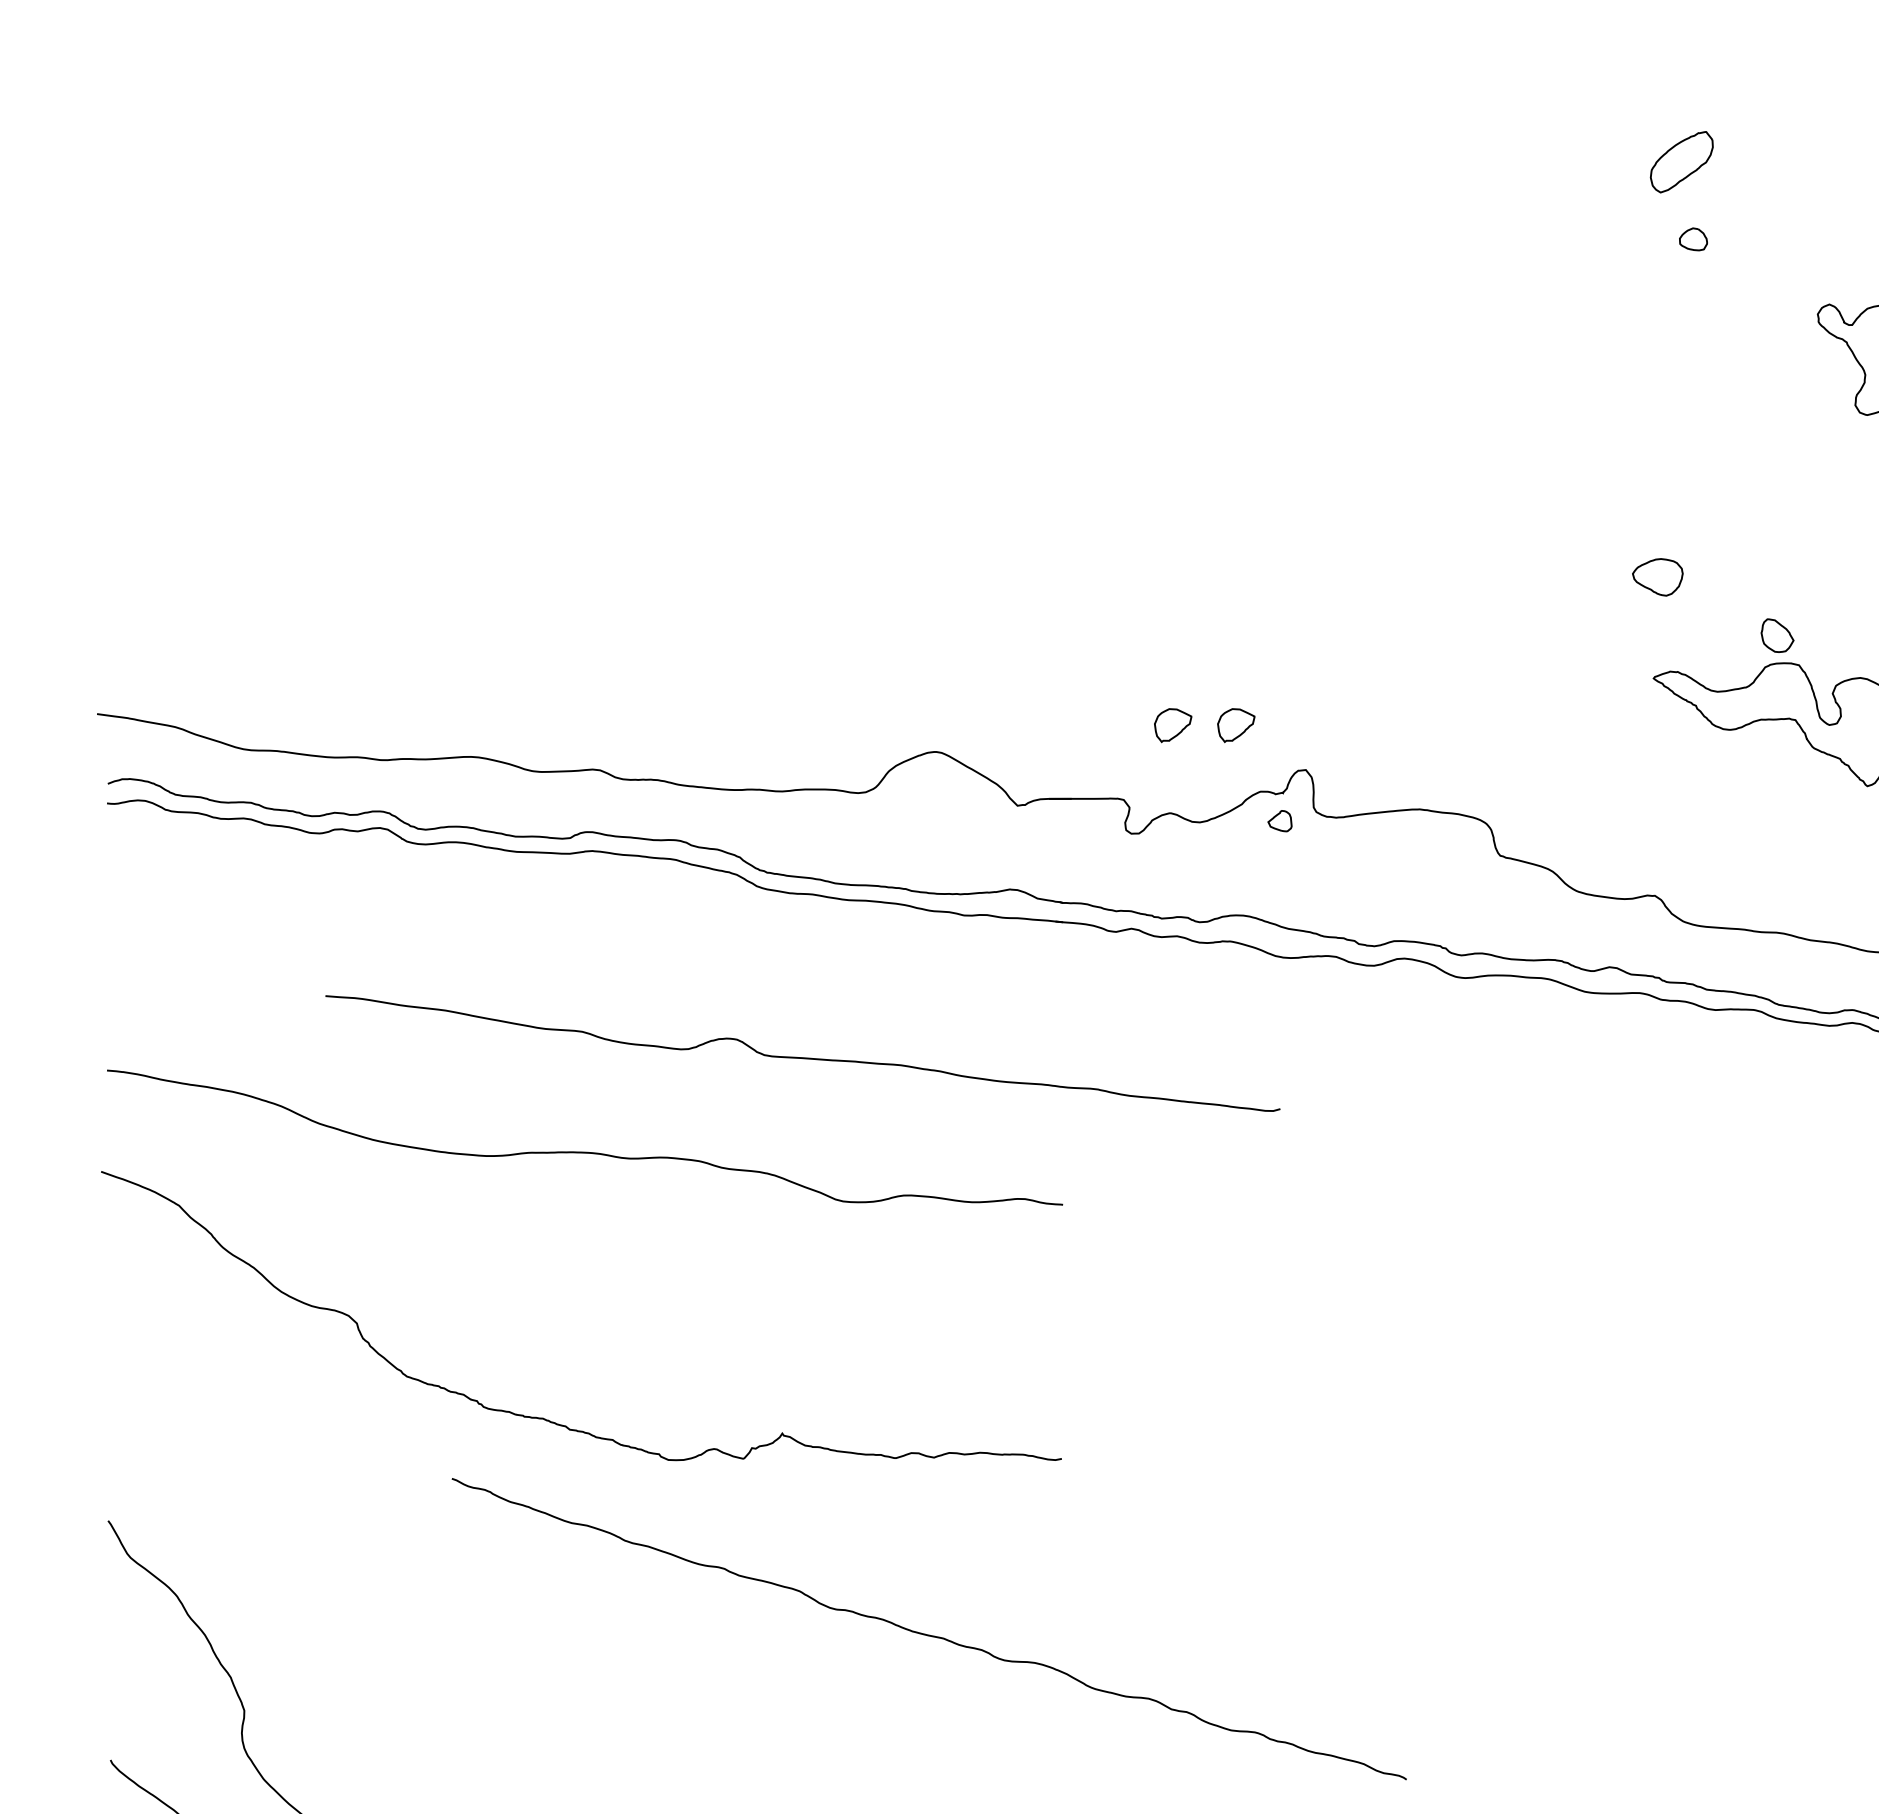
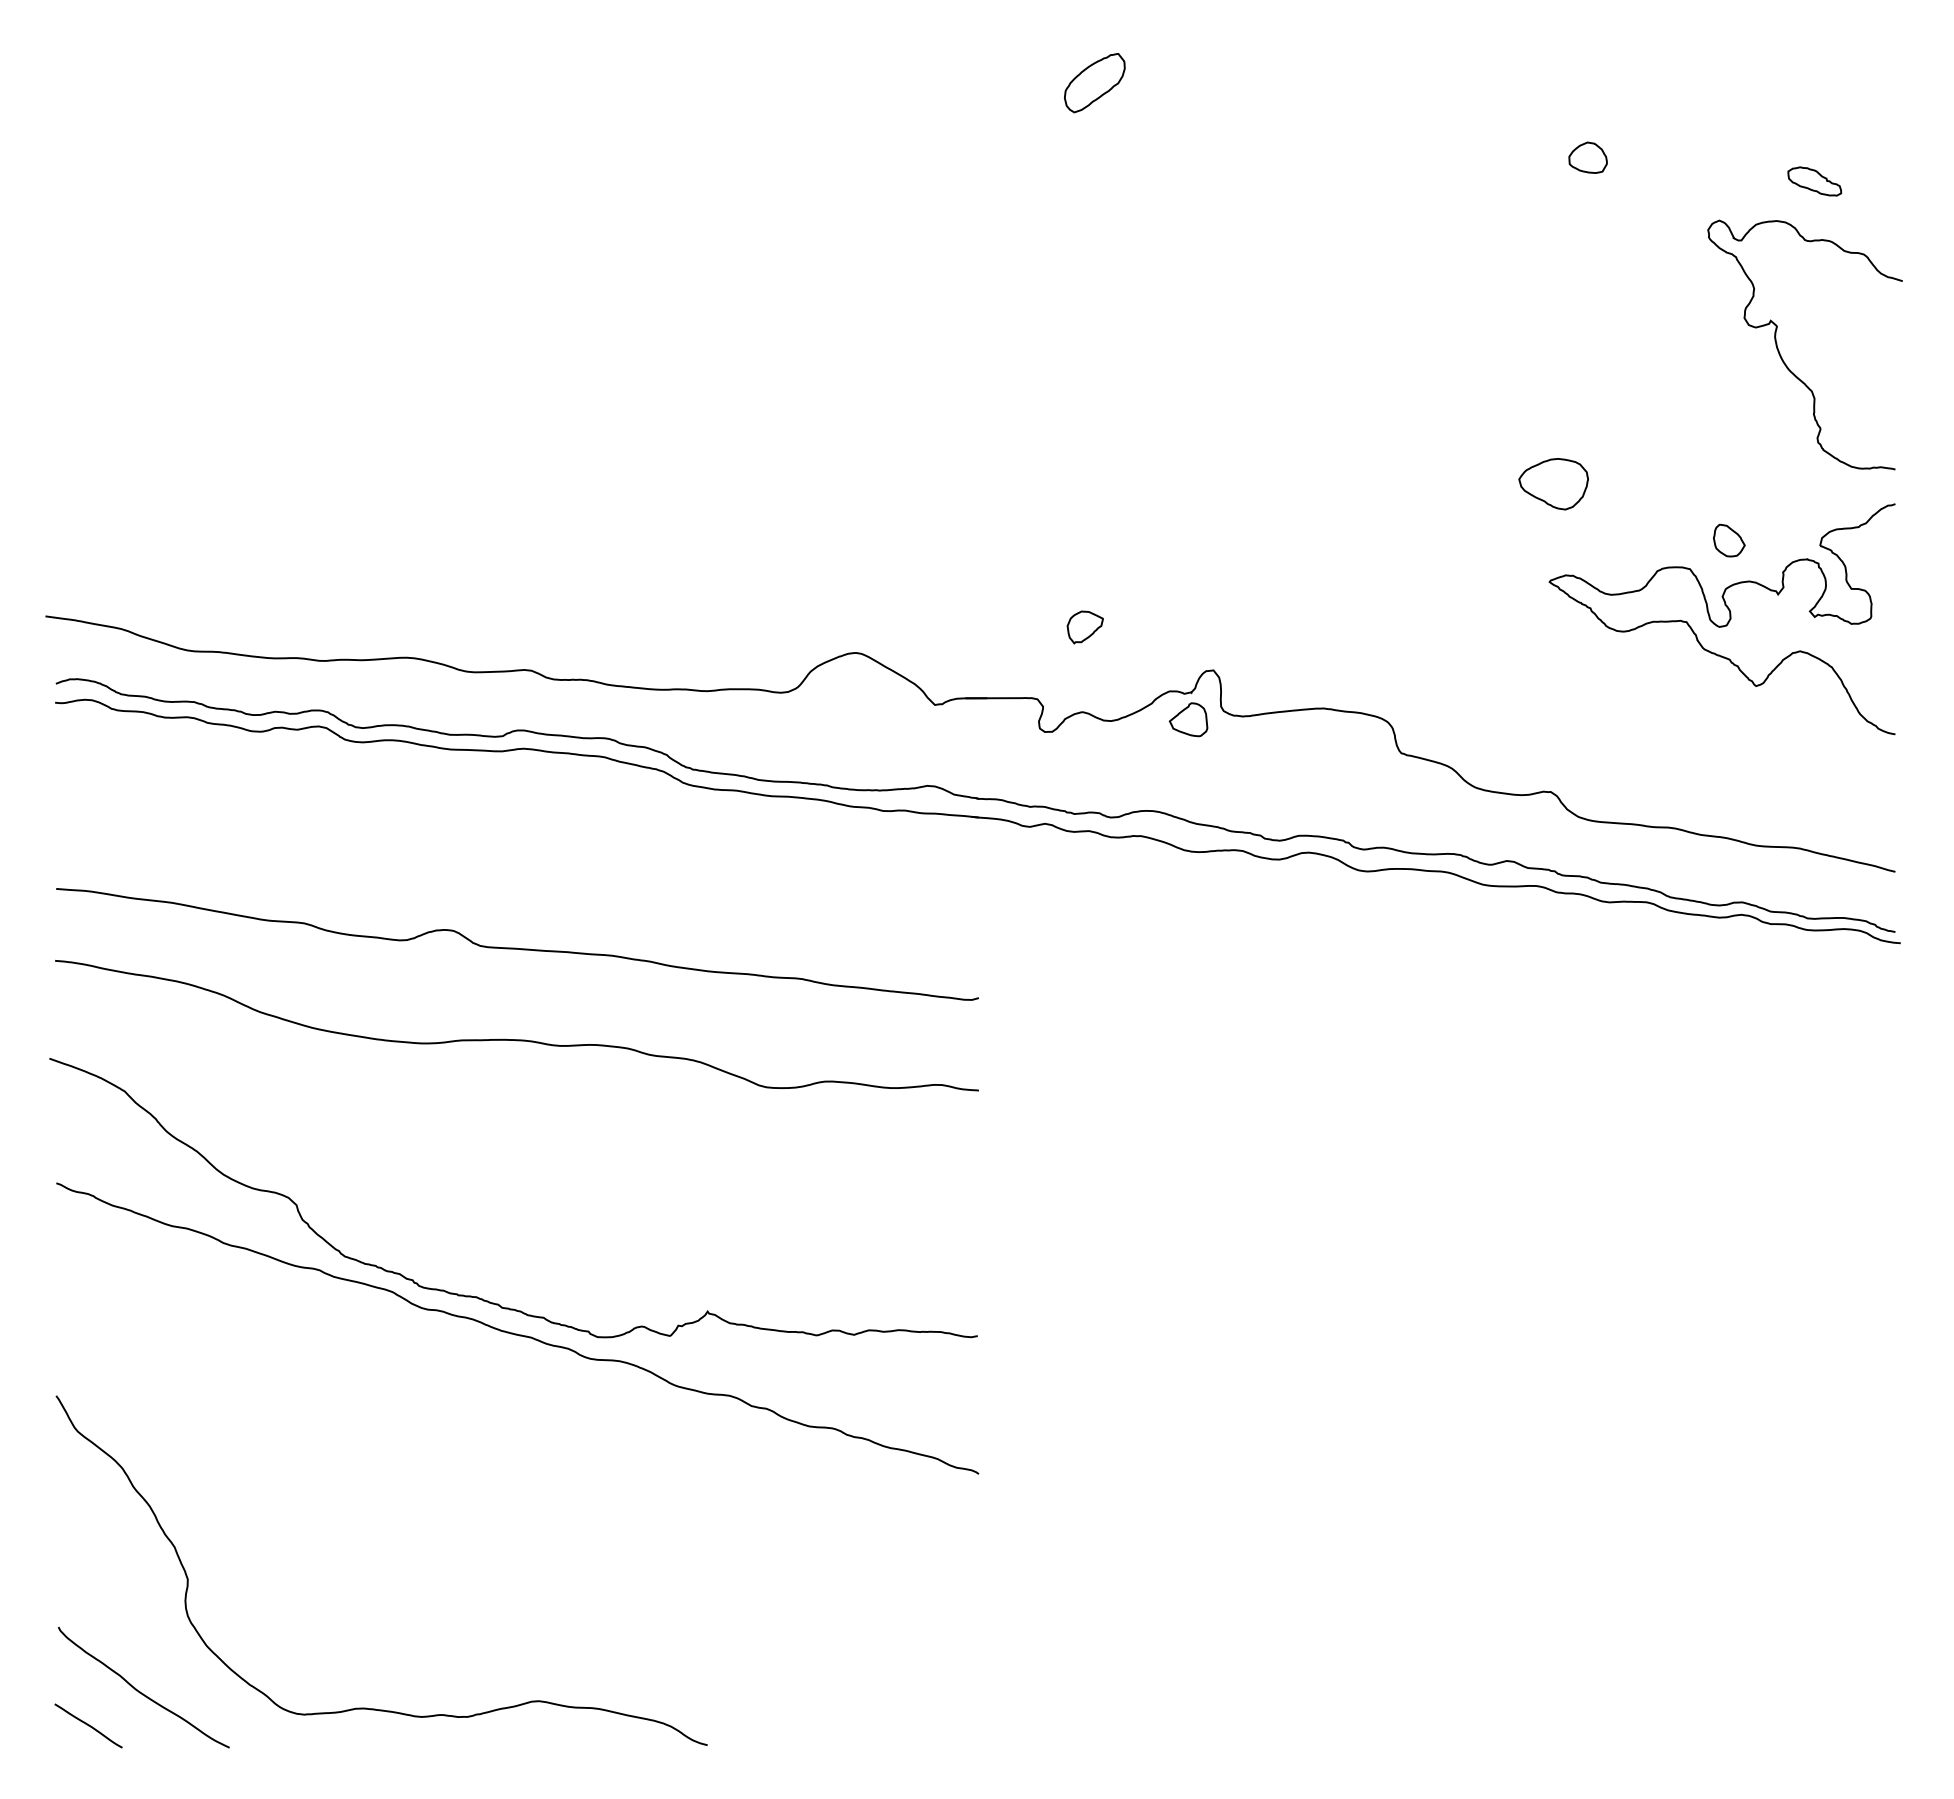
part: (1681, 162) -> (1094, 83), moved
part: (1692, 239) -> (1587, 157), size x1.43
part: (1657, 577) -> (1553, 484), size x1.43
part: (1777, 635) -> (1729, 540), moved
part: (1235, 725) -> (1145, 627), removed
part: (1279, 820) -> (1188, 719), size x1.67
curve: (801, 1056) -> (516, 947), moved
curve: (929, 1634) -> (517, 1333), moved

